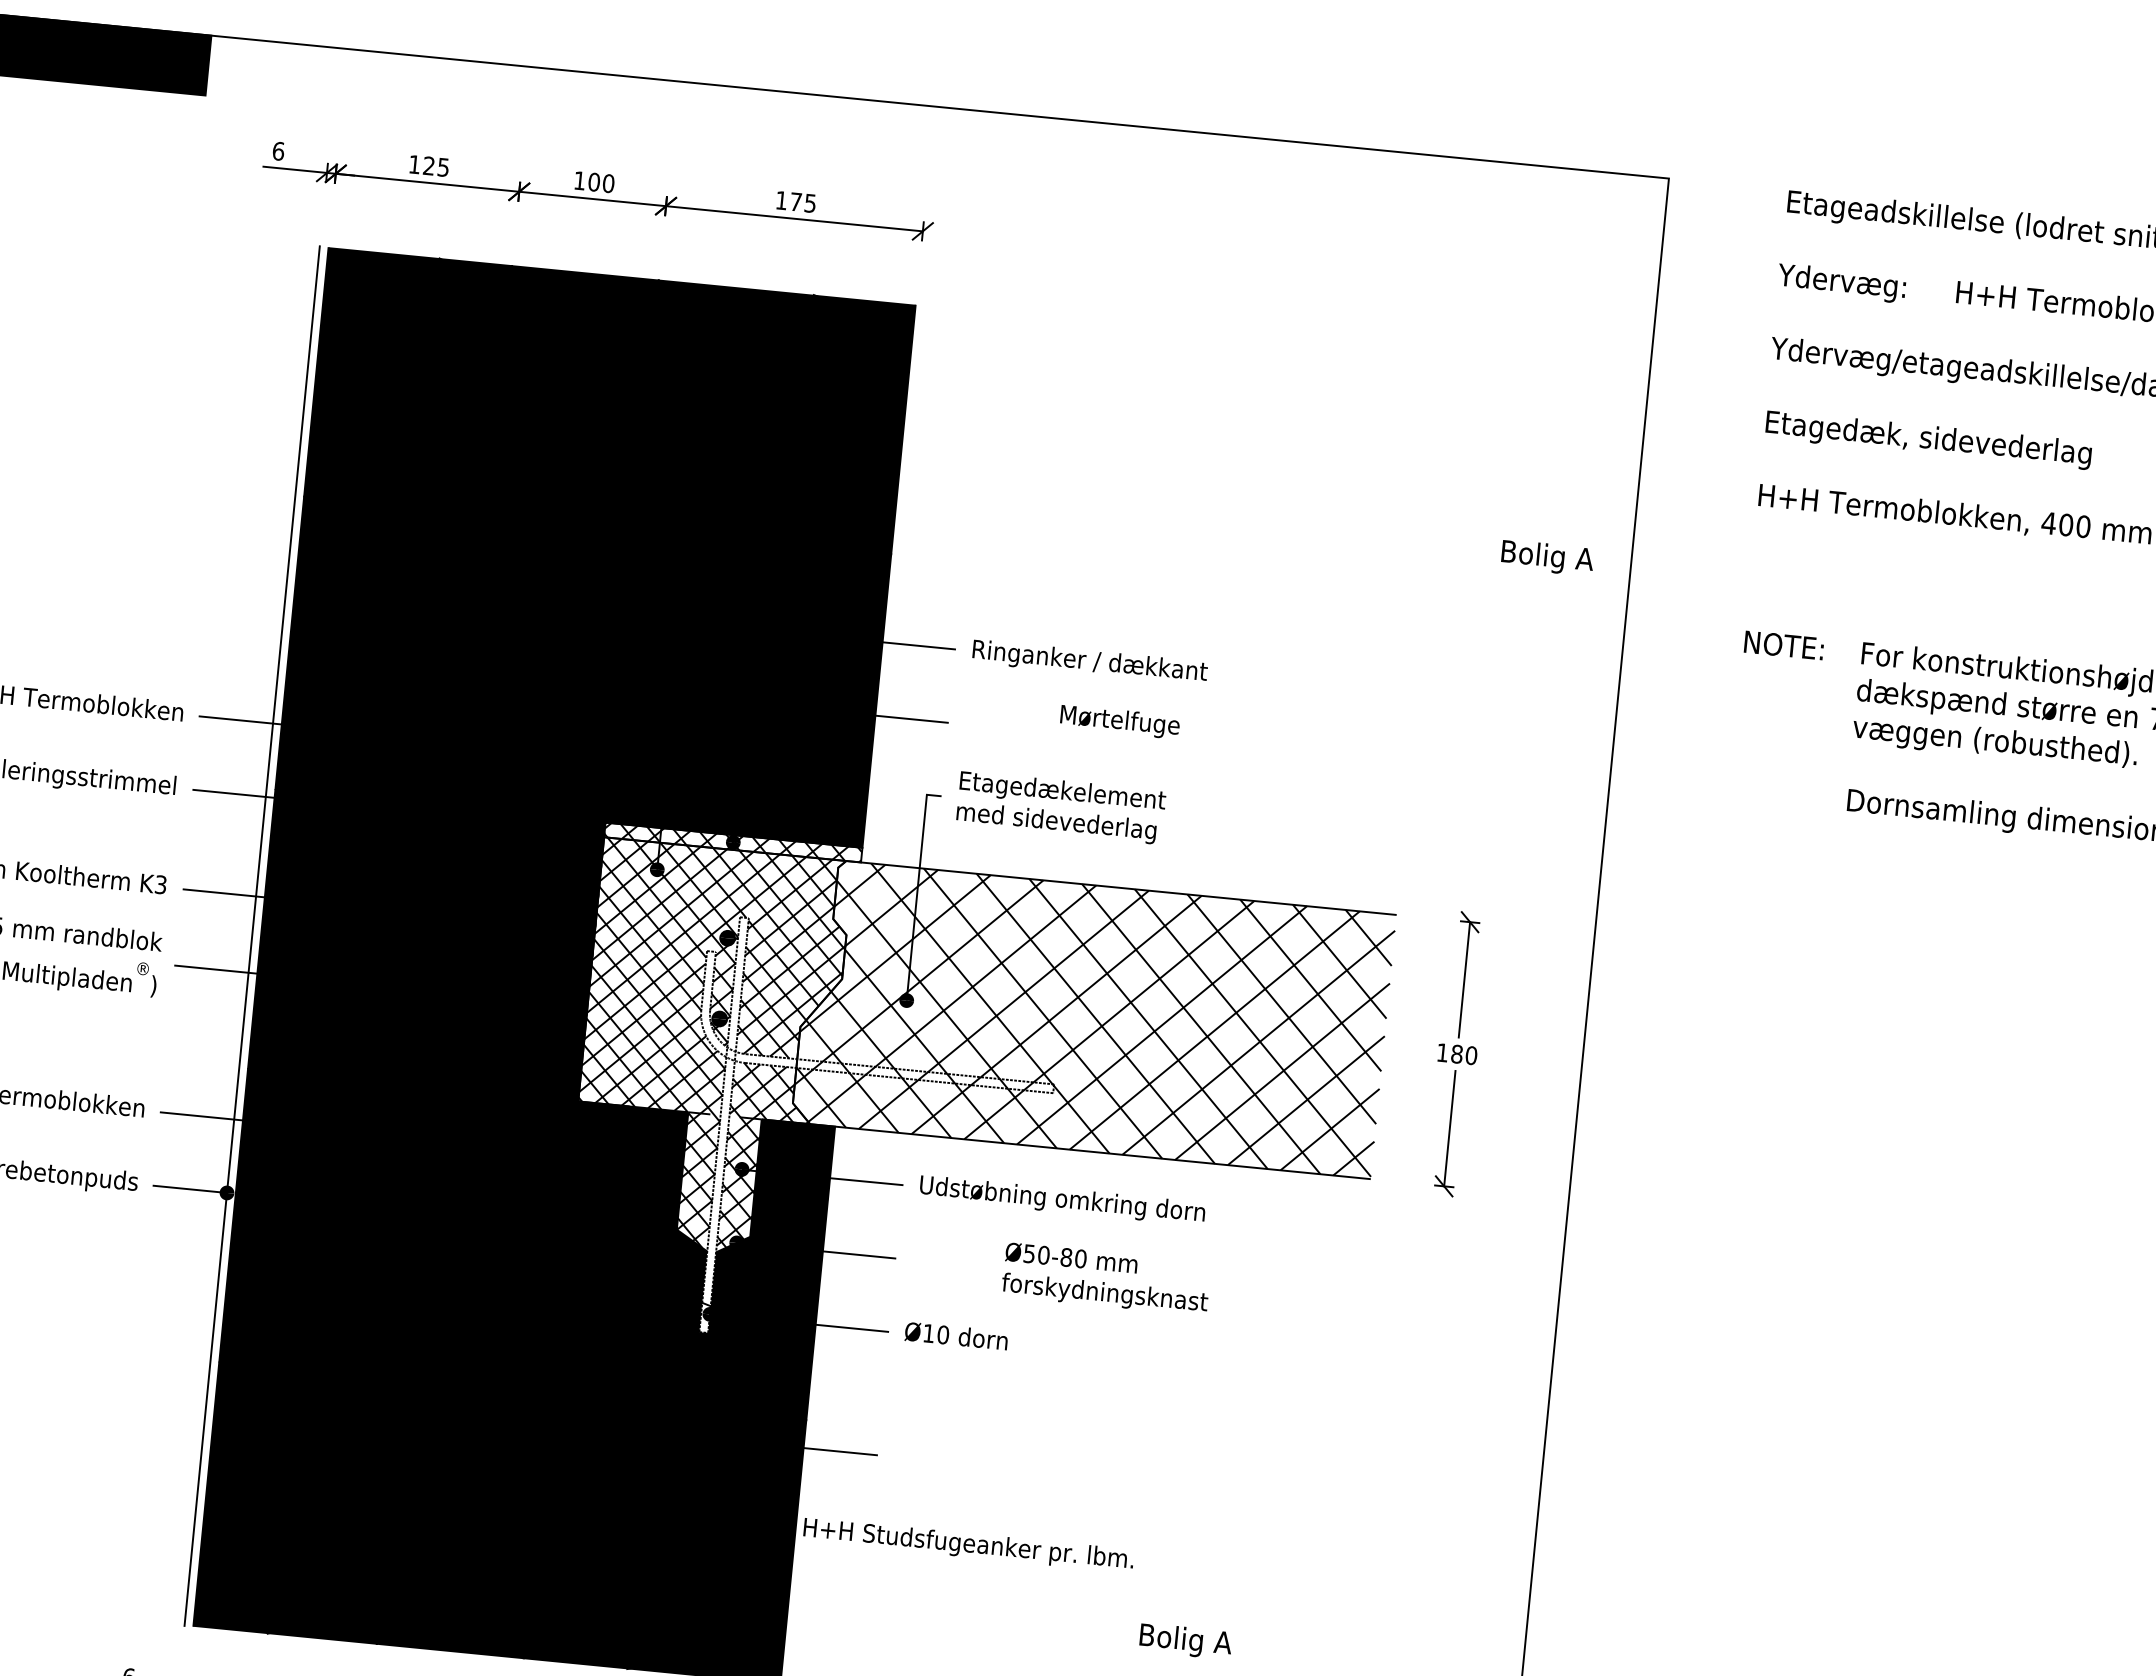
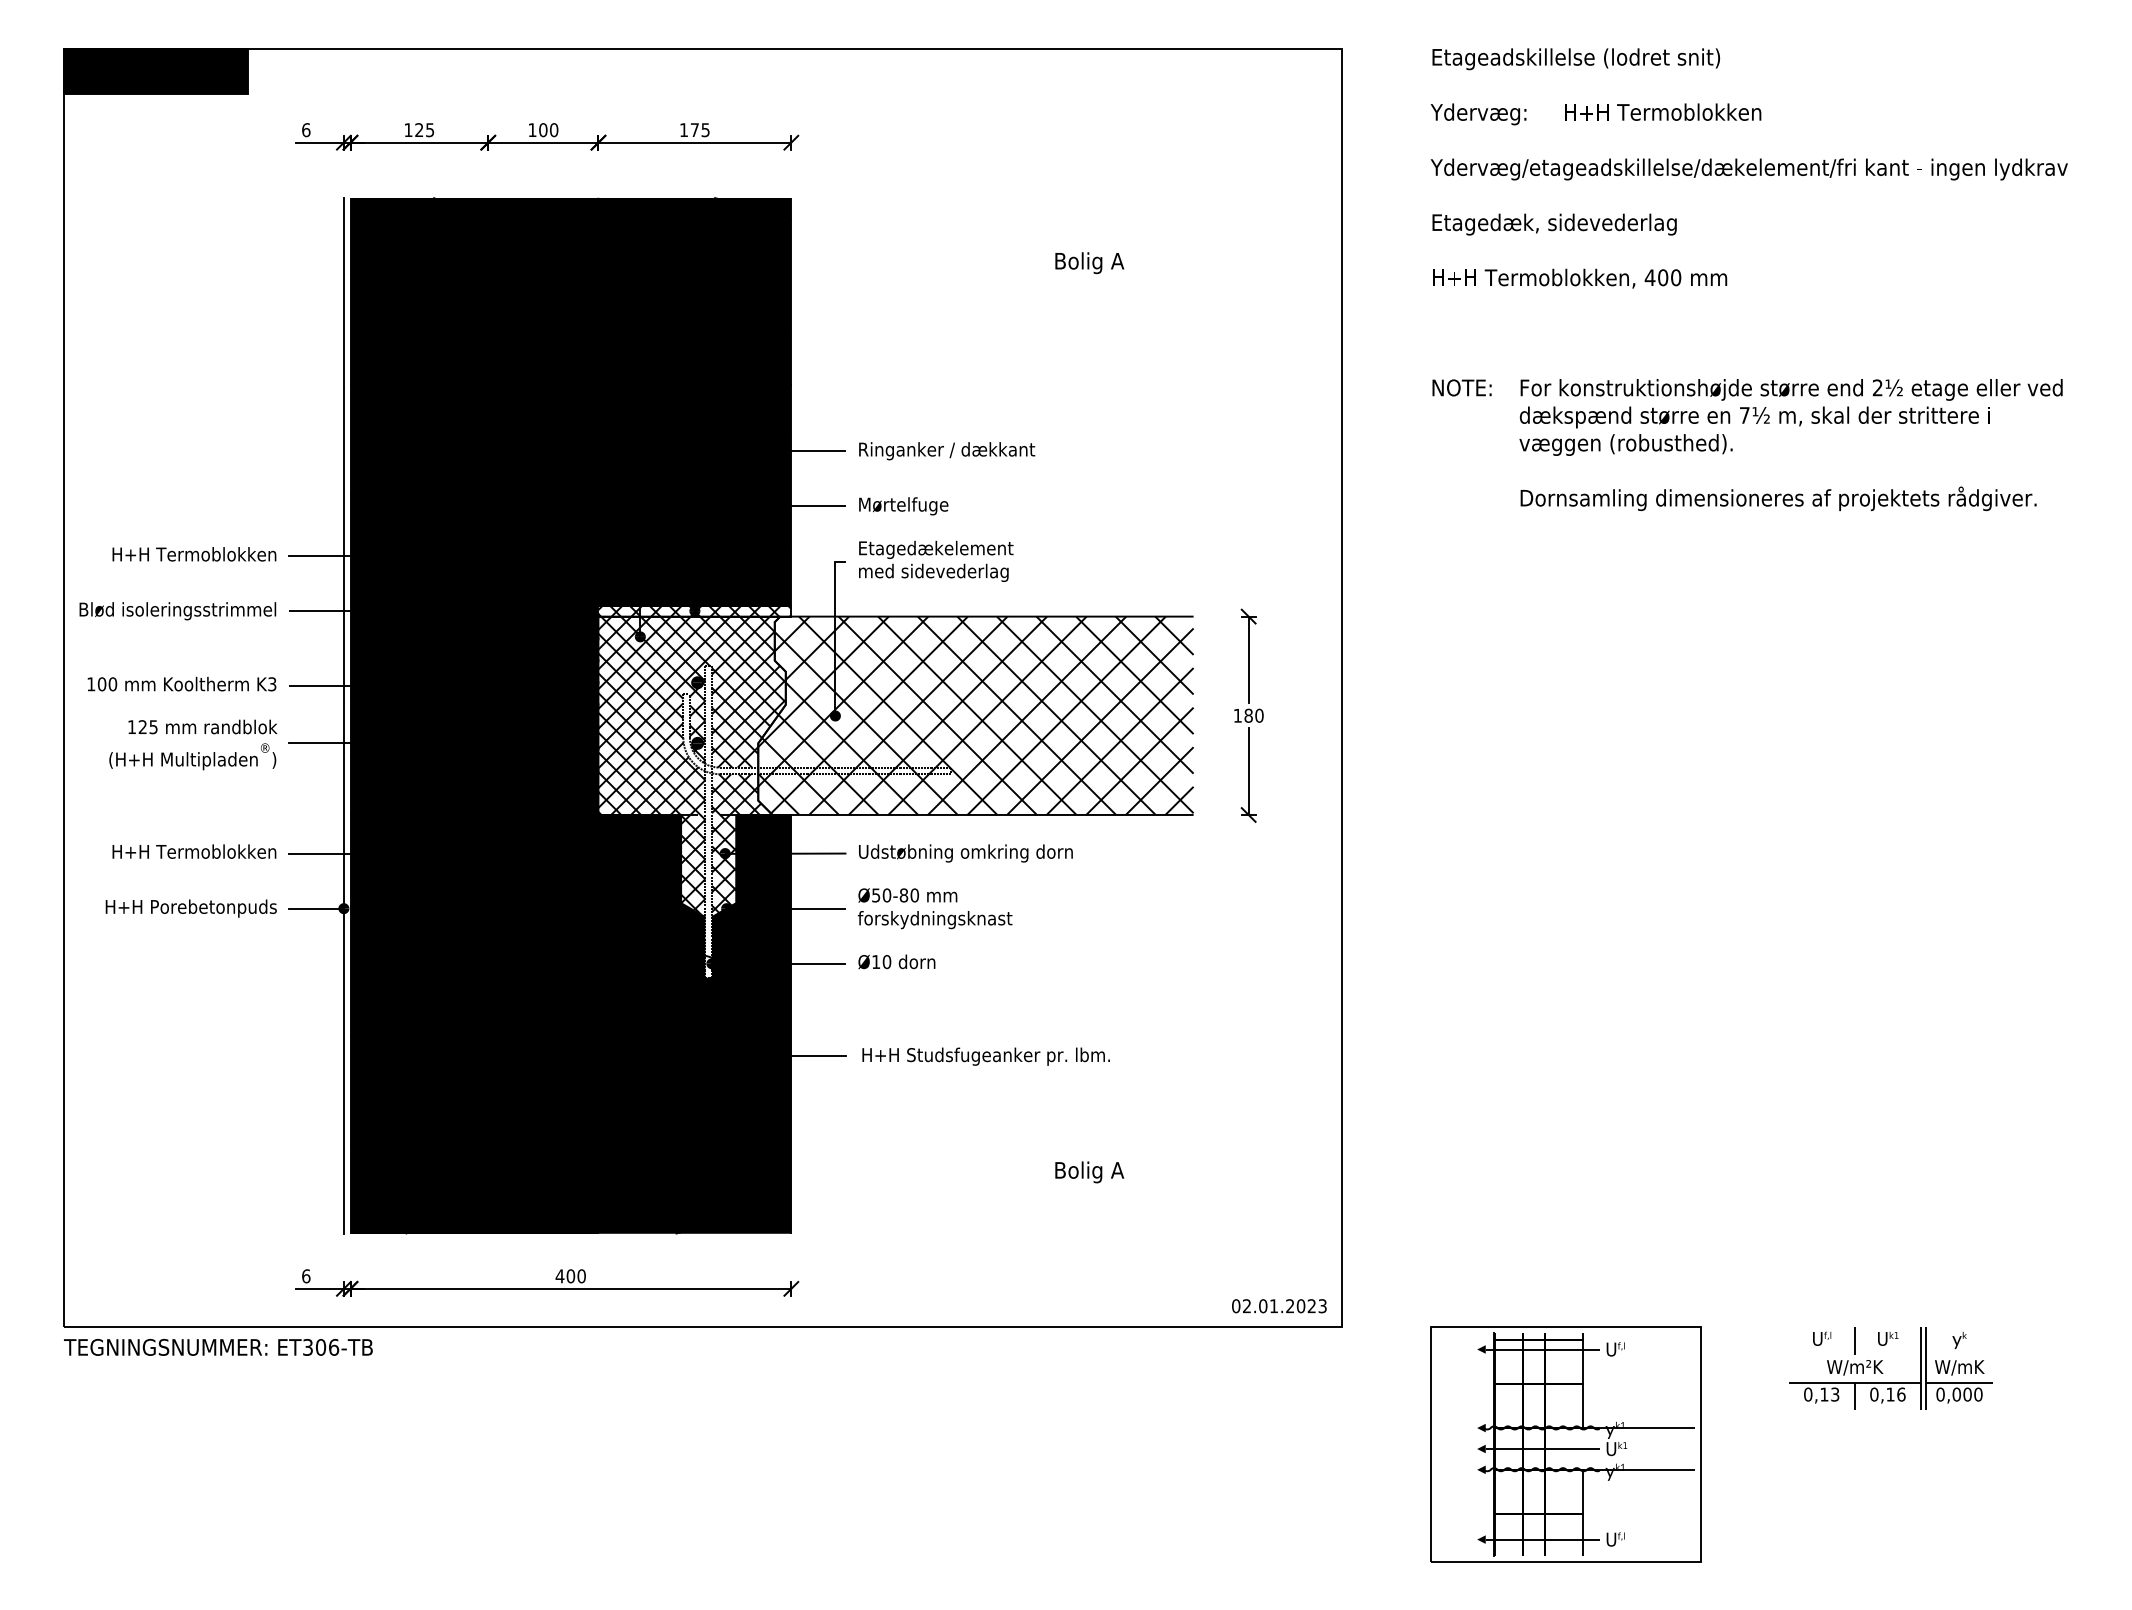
text: (1547, 558) -> (1089, 263), moved
text: (1119, 722) -> (903, 506), moved
text: (1105, 1278) -> (934, 908), moved
text: (967, 1545) -> (985, 1056), moved

